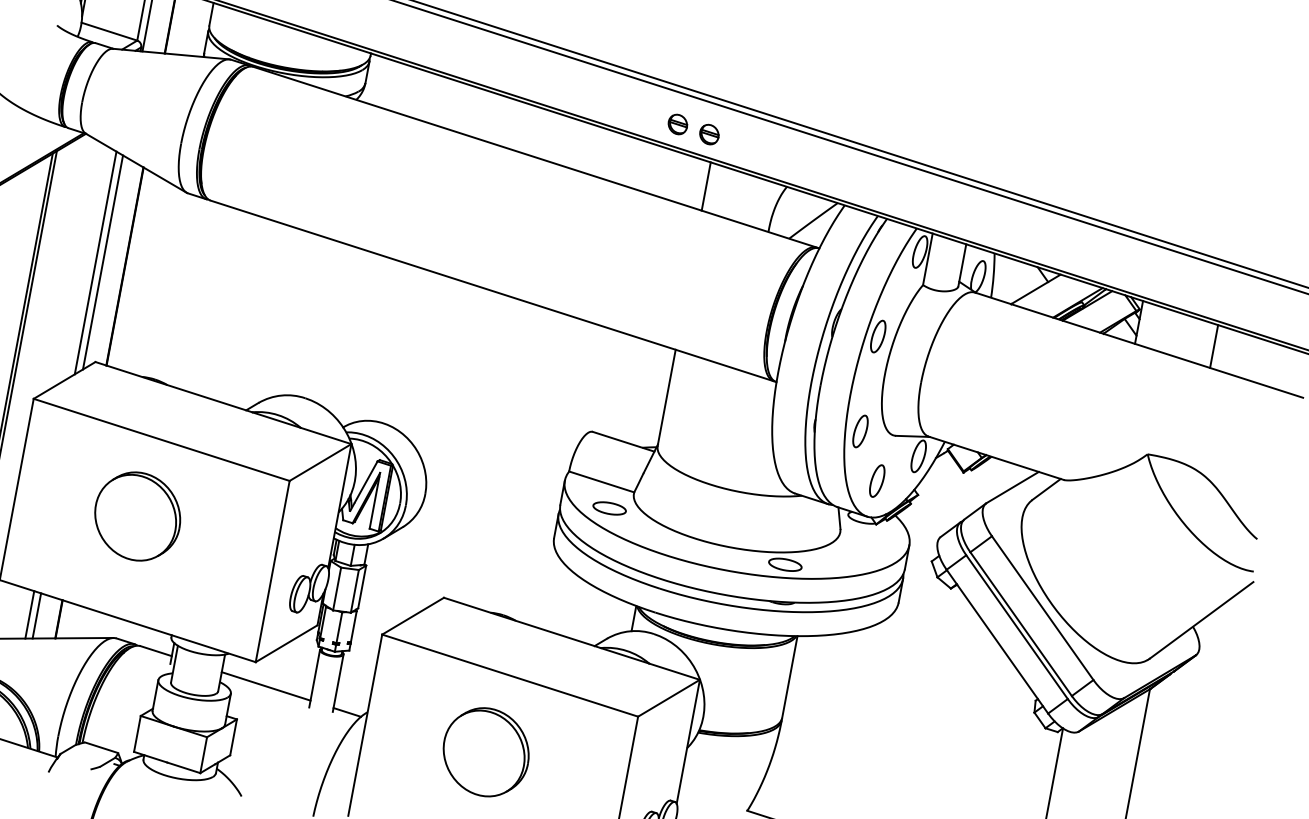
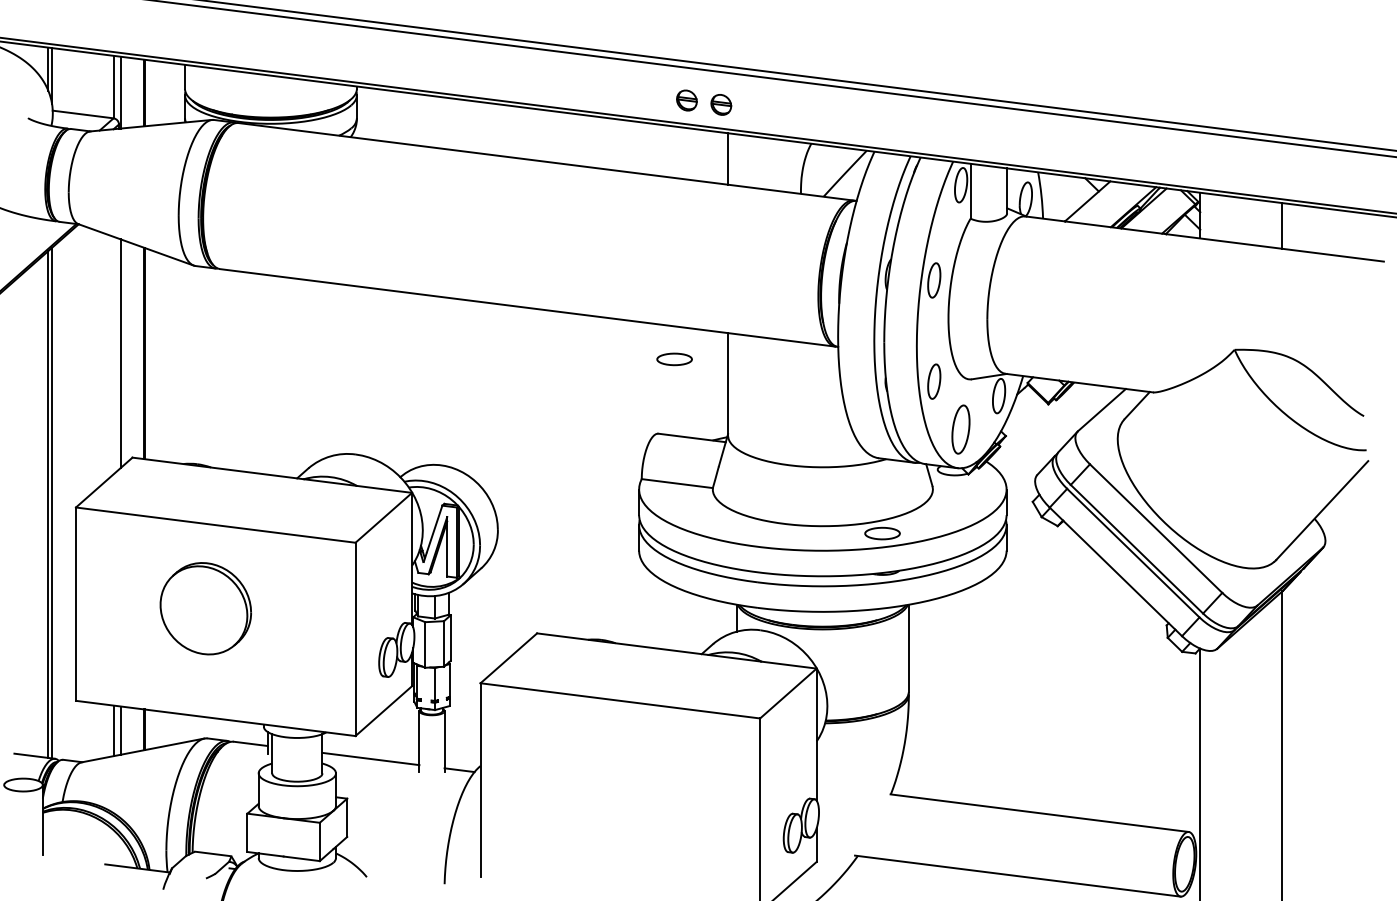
line: (95, 262) -> (113, 355), removed
part: (877, 481) -> (961, 429), size x1.4
part: (609, 508) -> (674, 359), moved
part: (486, 752) -> (610, 784), removed

